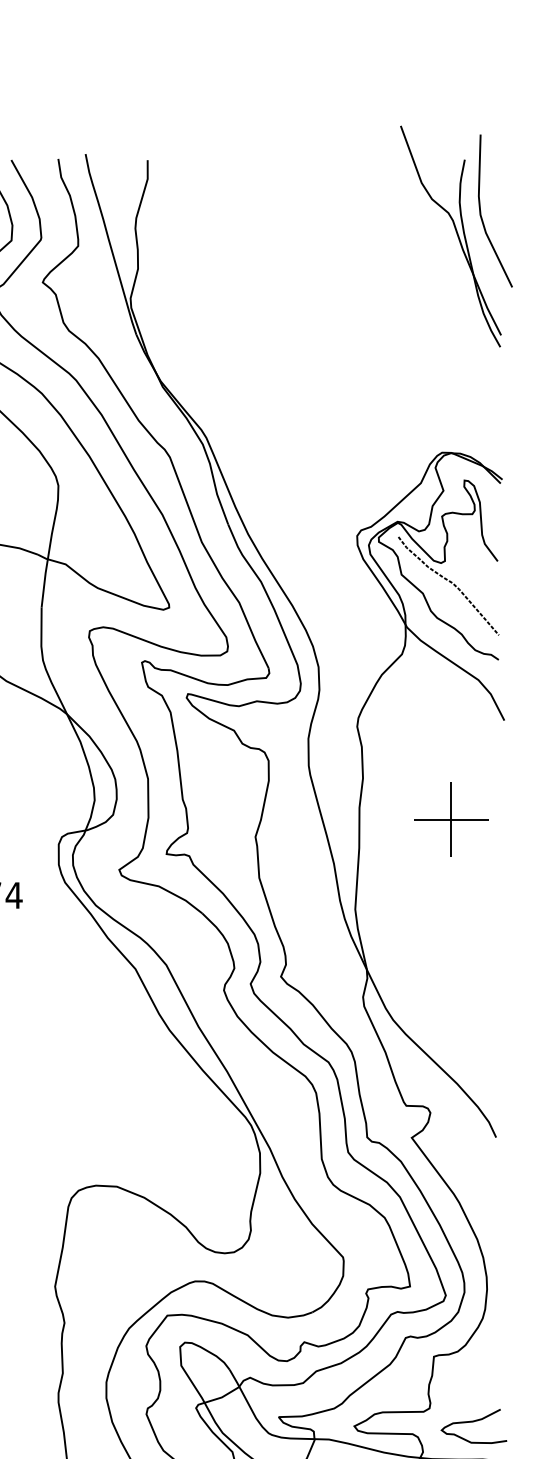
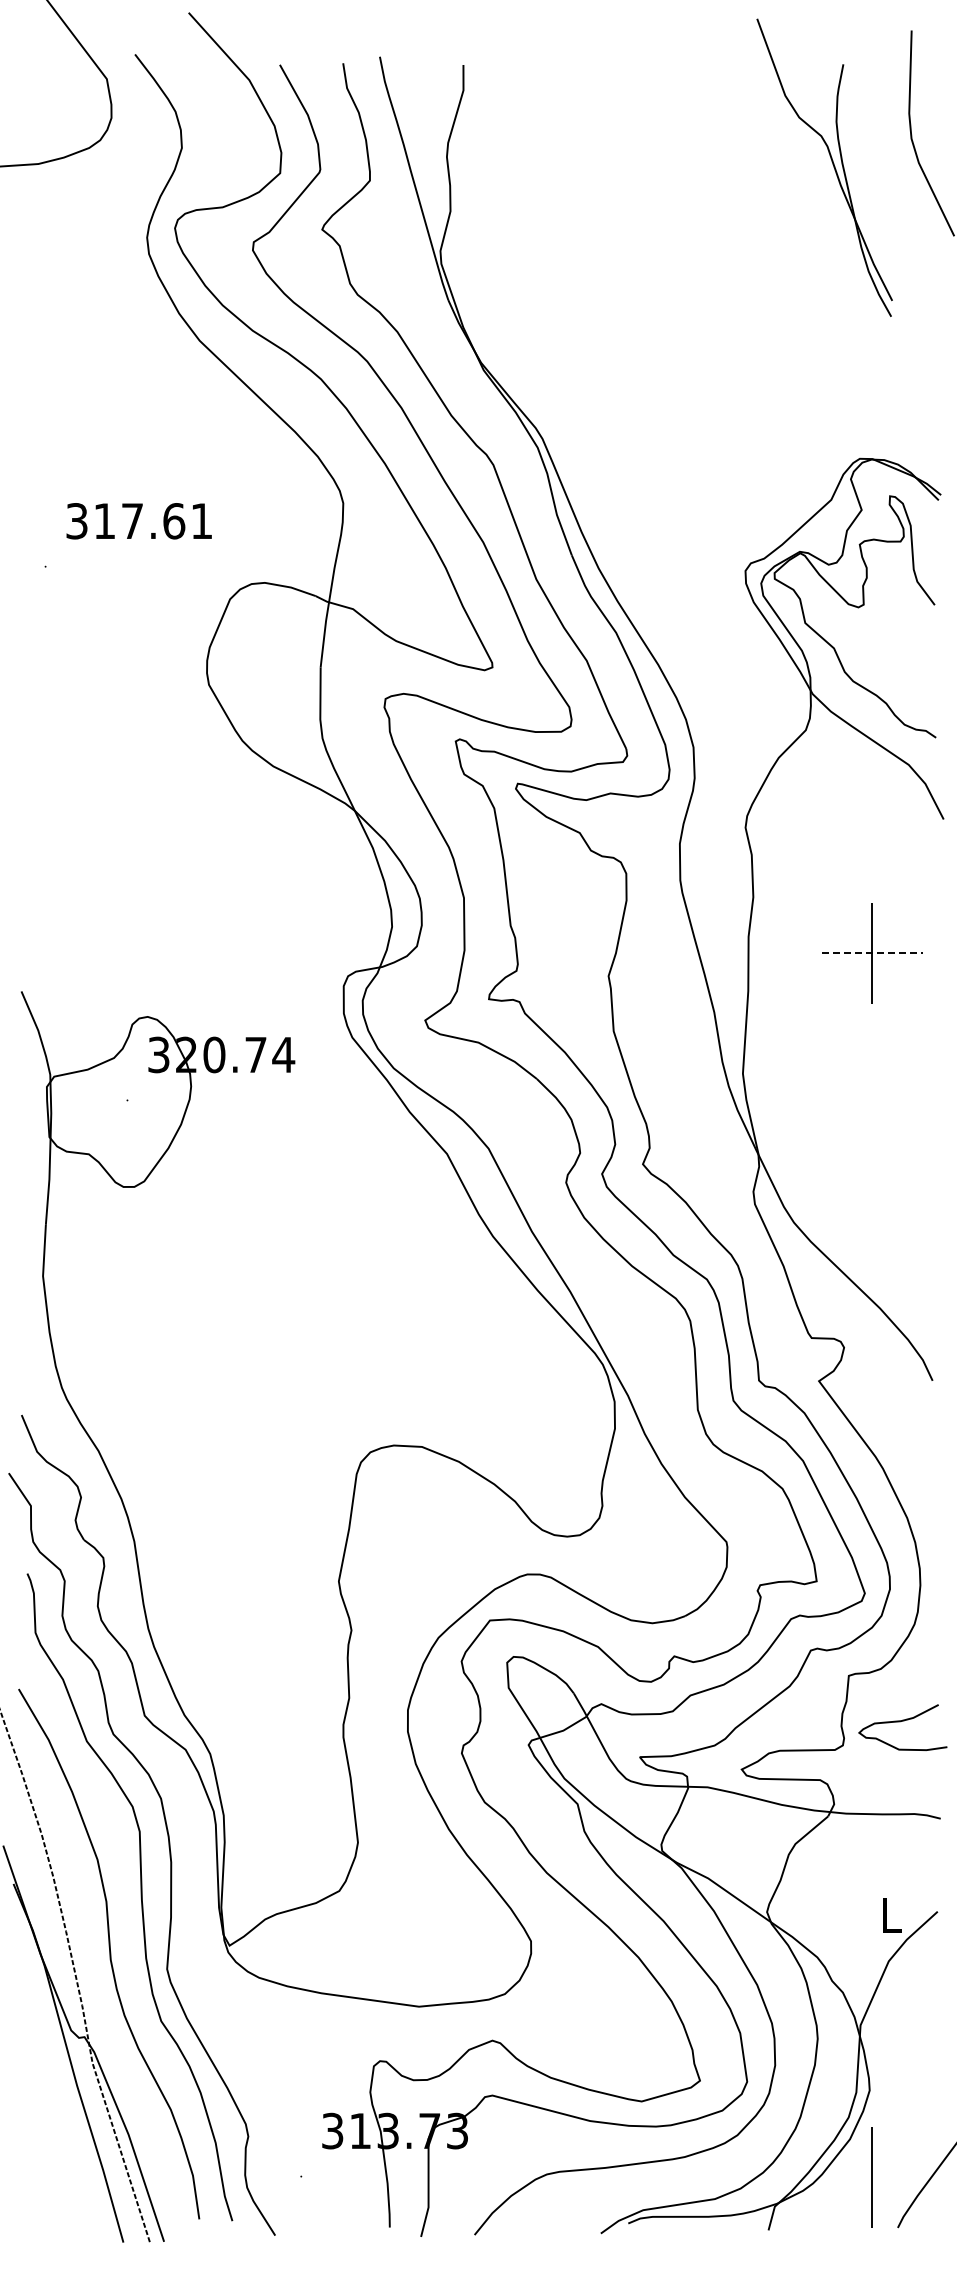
part: (456, 234) -> (832, 164), moved
curve: (450, 582) -> (870, 633), removed
line: (451, 820) -> (872, 953), solid -> dashed
curve: (472, 1422) -> (900, 1722), moved

